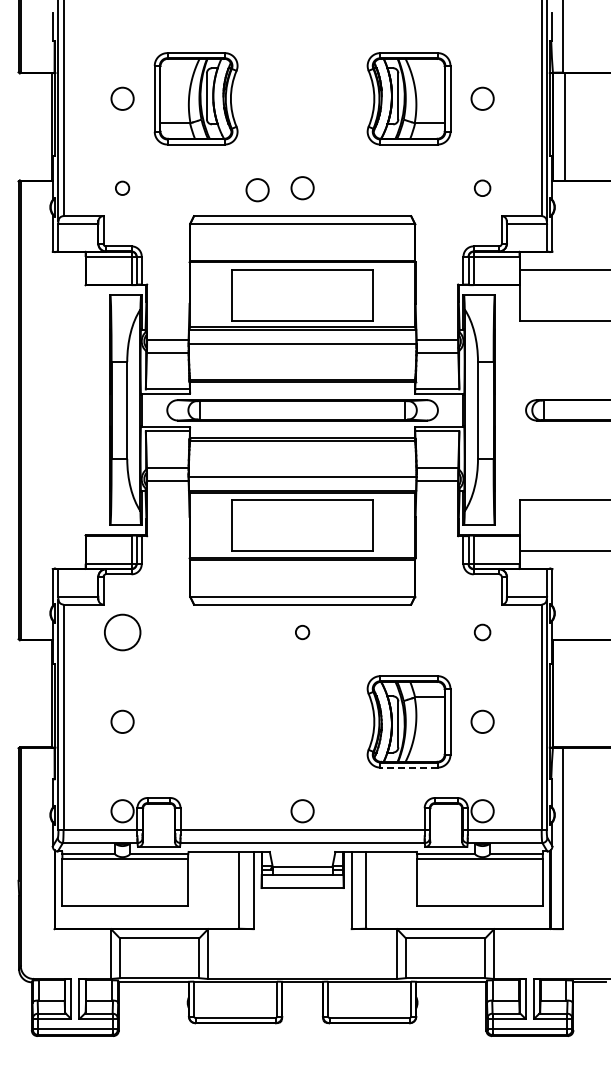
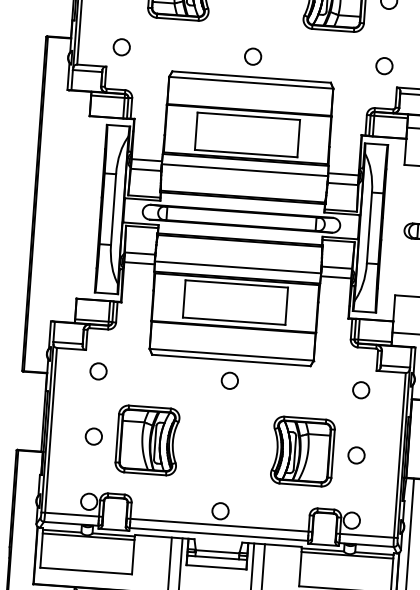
circle: (122, 188) -> (121, 47), size x1.67
circle: (482, 188) -> (384, 66), size x1.43
circle: (257, 190) -> (220, 56), removed
circle: (122, 632) -> (98, 371), size x0.62
circle: (302, 632) -> (229, 380), size x1.67
circle: (482, 632) -> (361, 390), size x1.43
part: (195, 721) -> (147, 440), added
line: (409, 767) -> (300, 484), dashed -> solid

